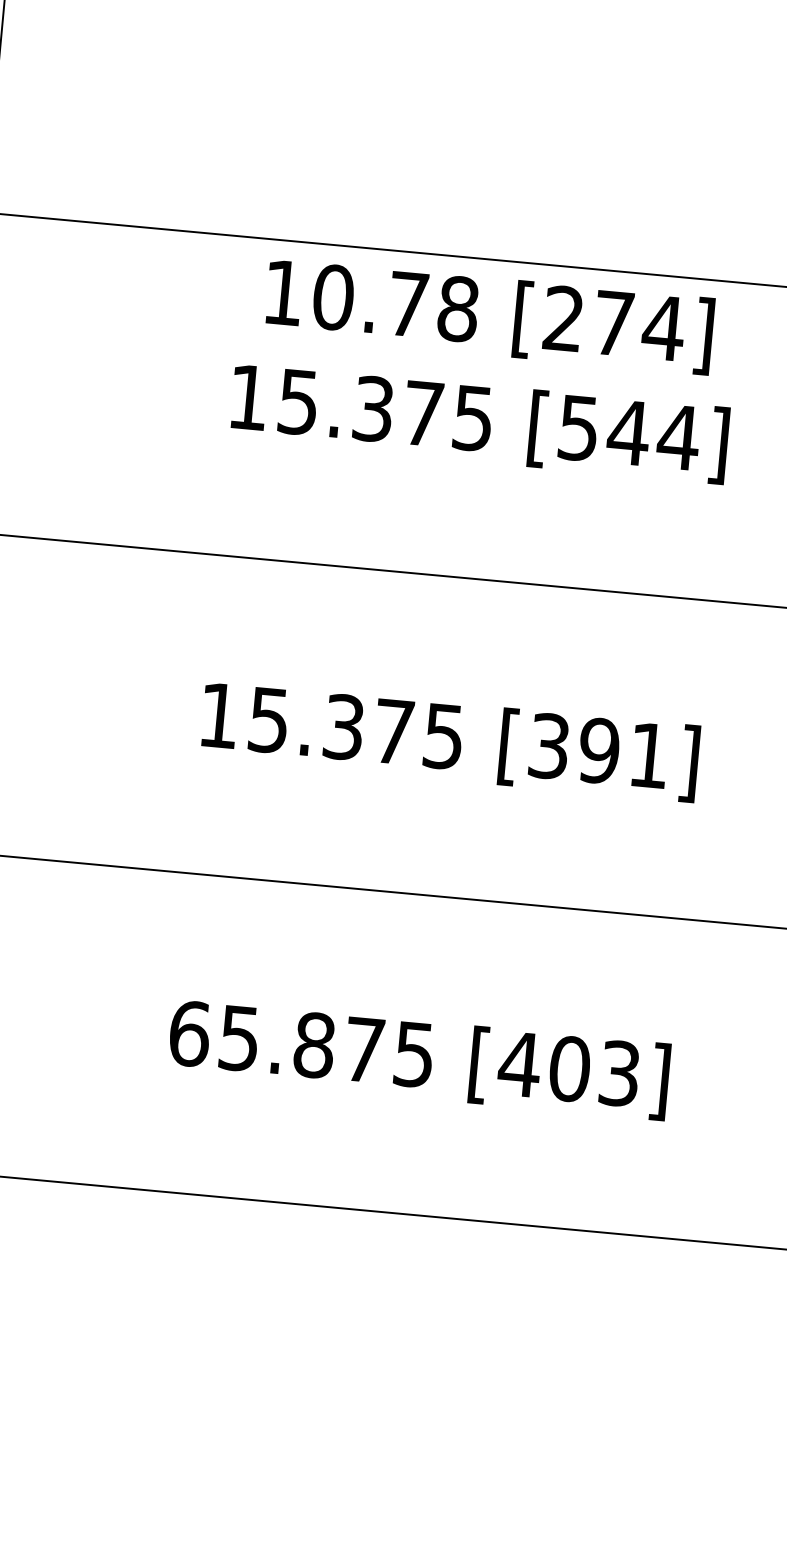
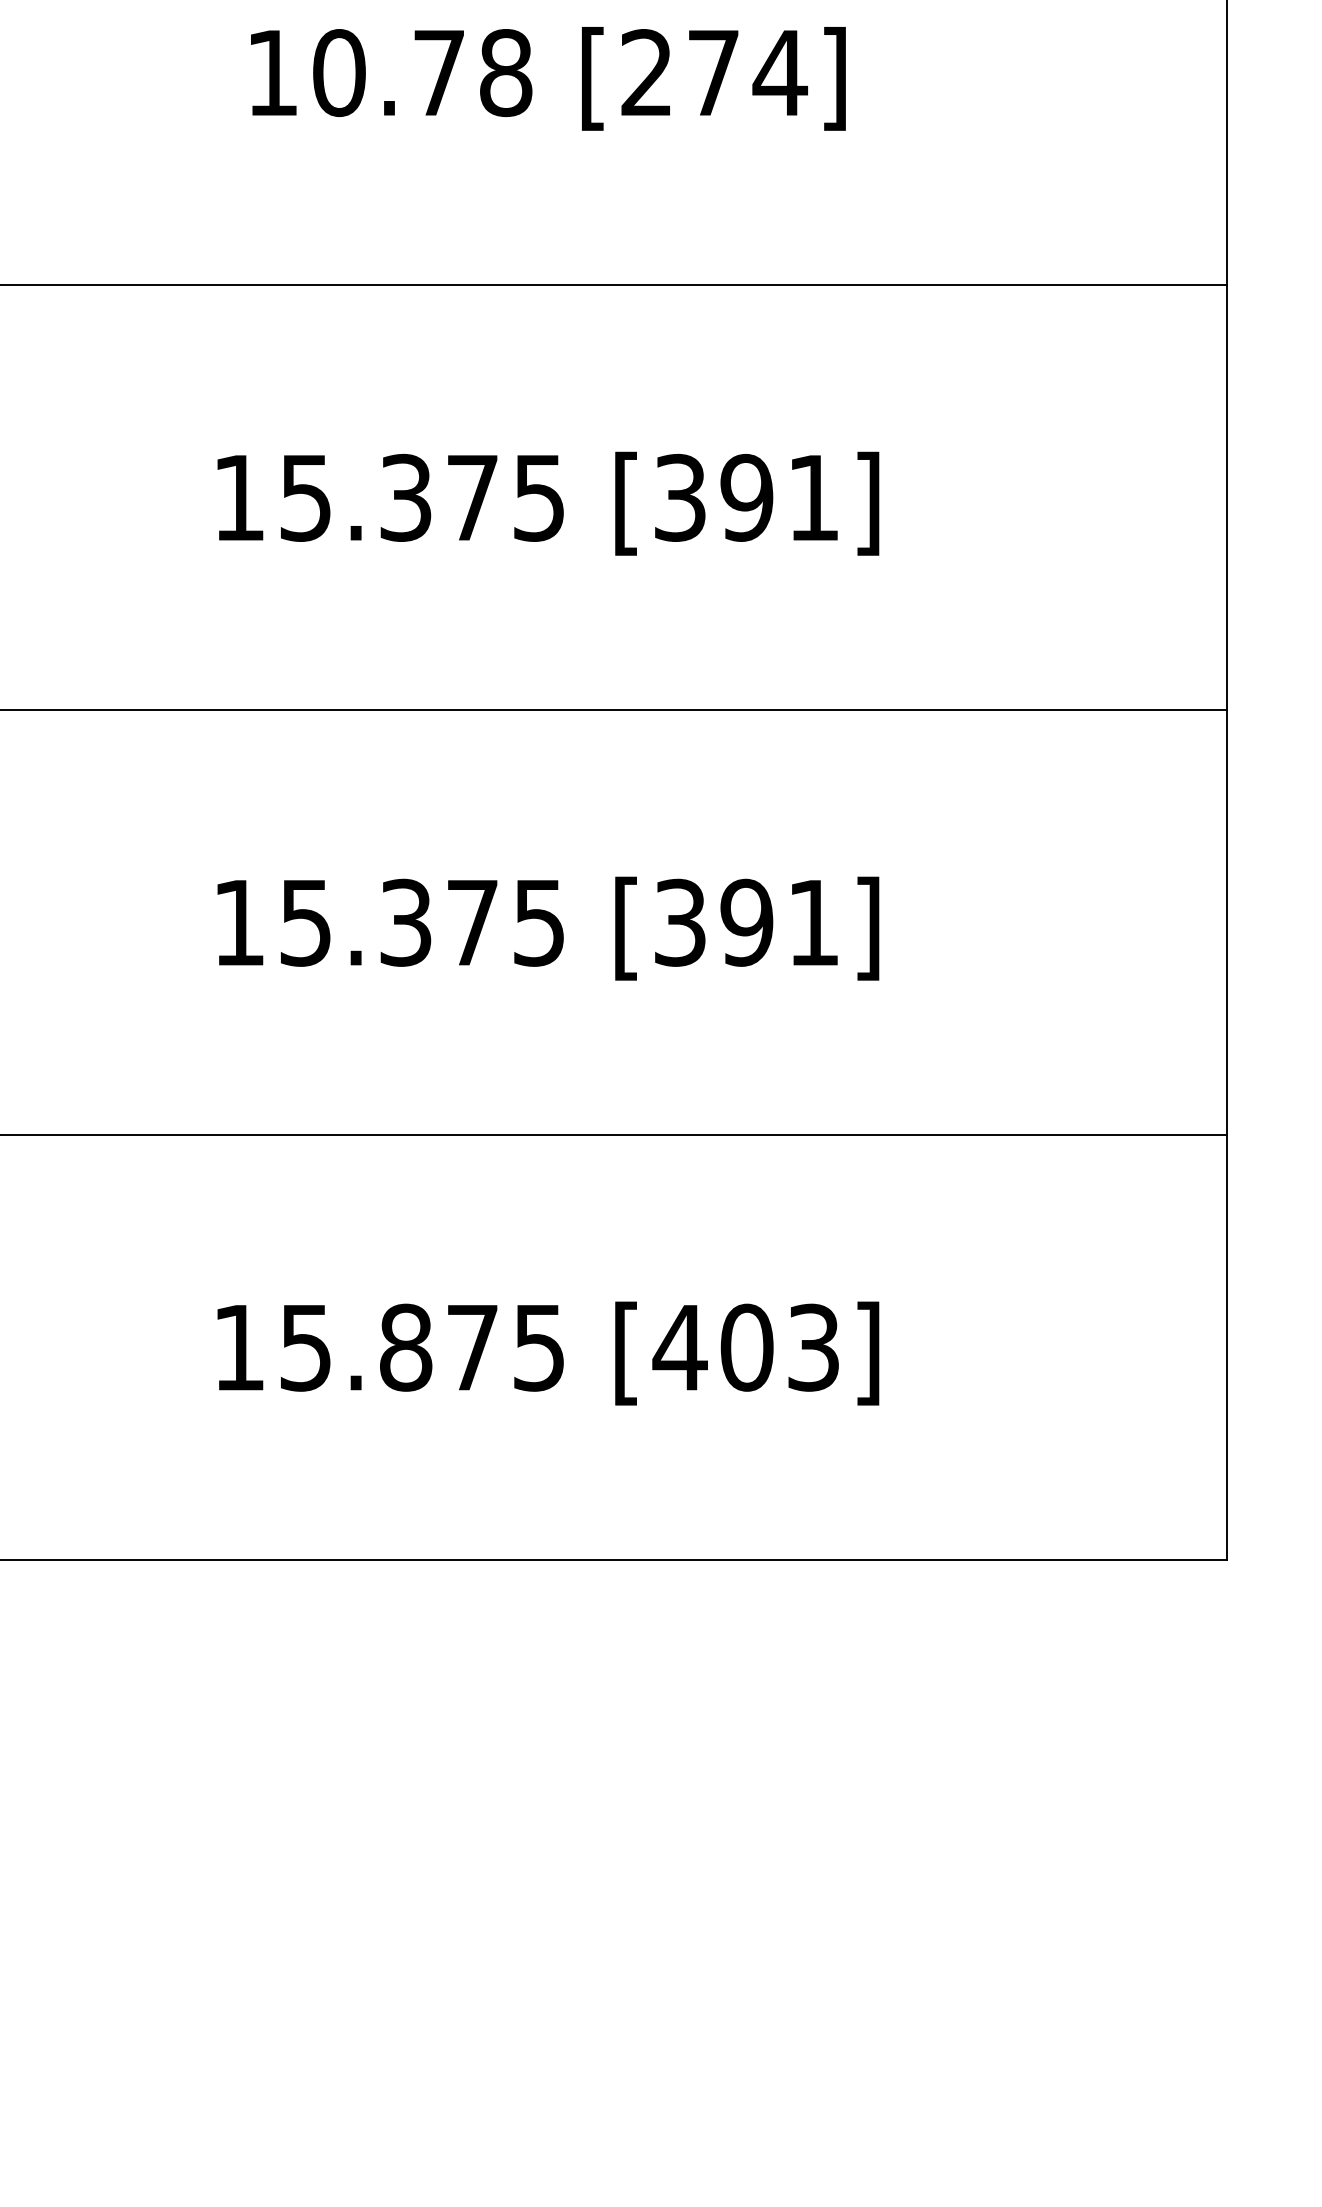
text: (489, 316) -> (548, 78), moved
text: (629, 432) -> (748, 497), [544] -> [391]
text: (189, 1033) -> (239, 1347), 65.875 -> 15.875

